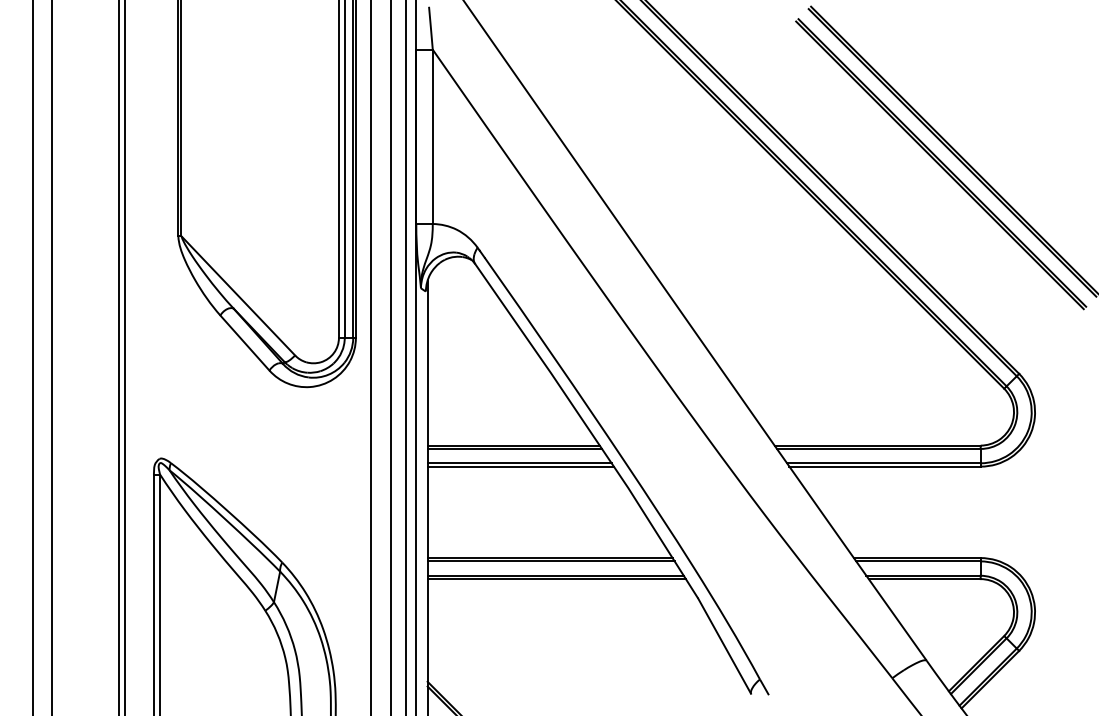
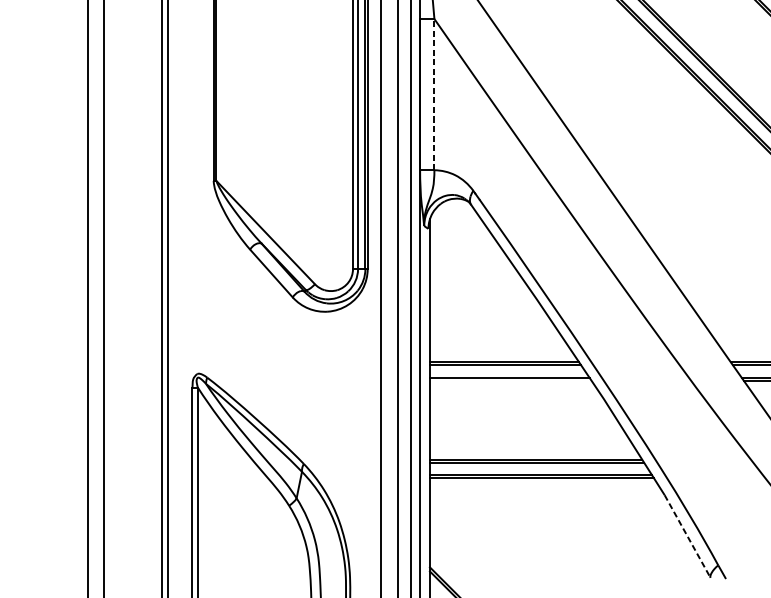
line: (432, 136) -> (434, 94), solid -> dashed
line: (520, 466) -> (510, 380), removed
line: (724, 646) -> (687, 536), solid -> dashed

